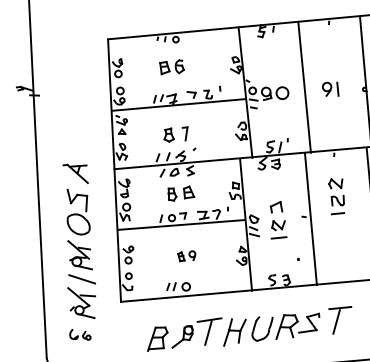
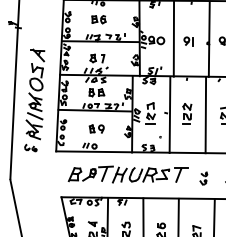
part: (337, 195) -> (187, 113), moved
part: (78, 252) -> (34, 100), moved
part: (186, 255) -> (96, 128), size x1.43

